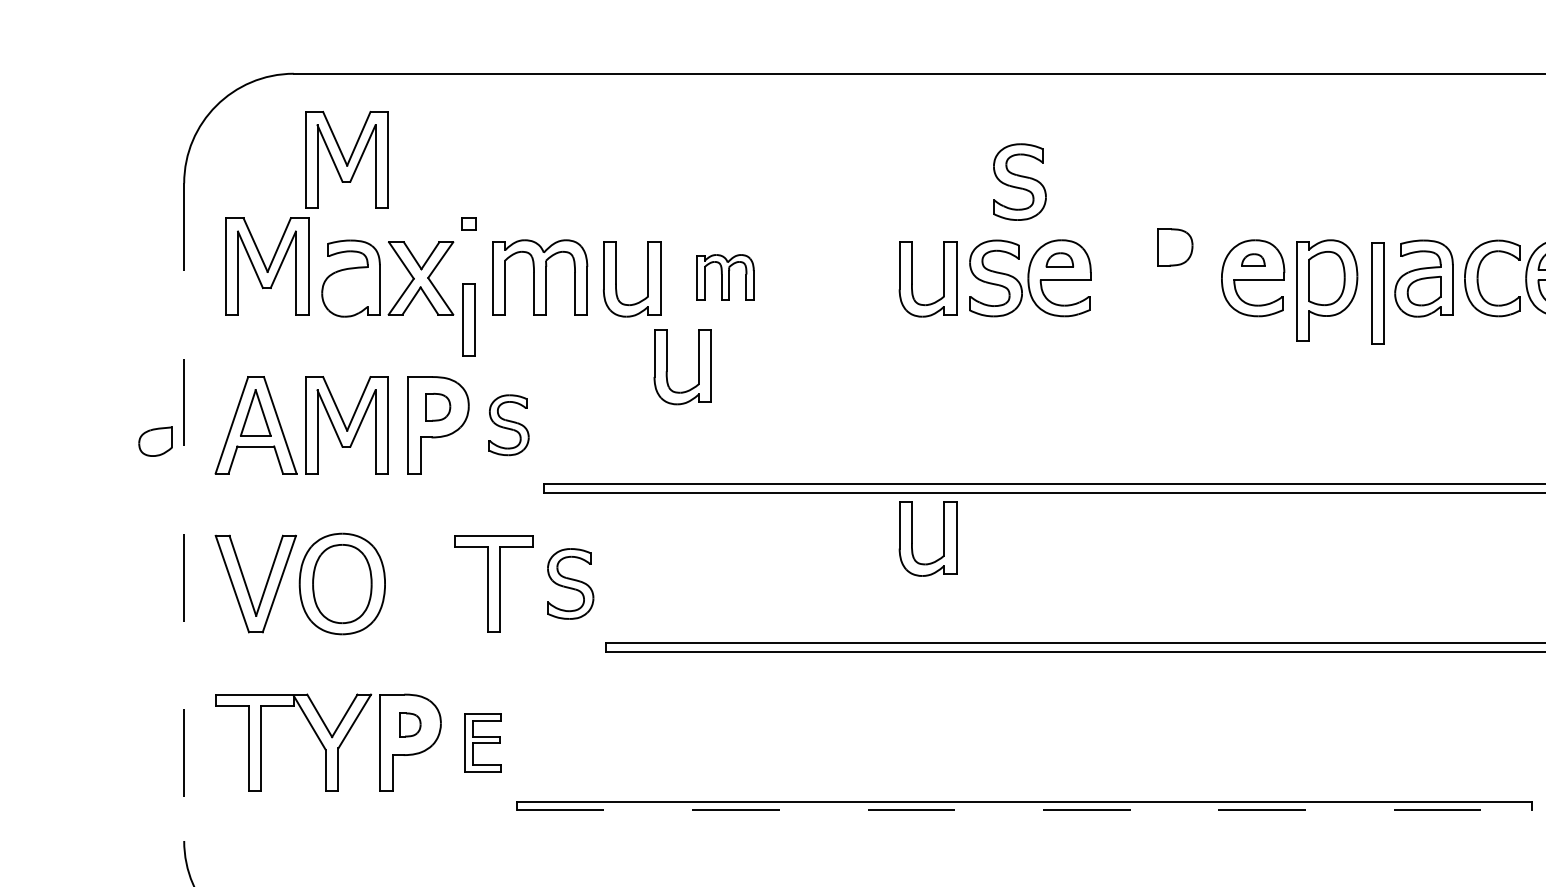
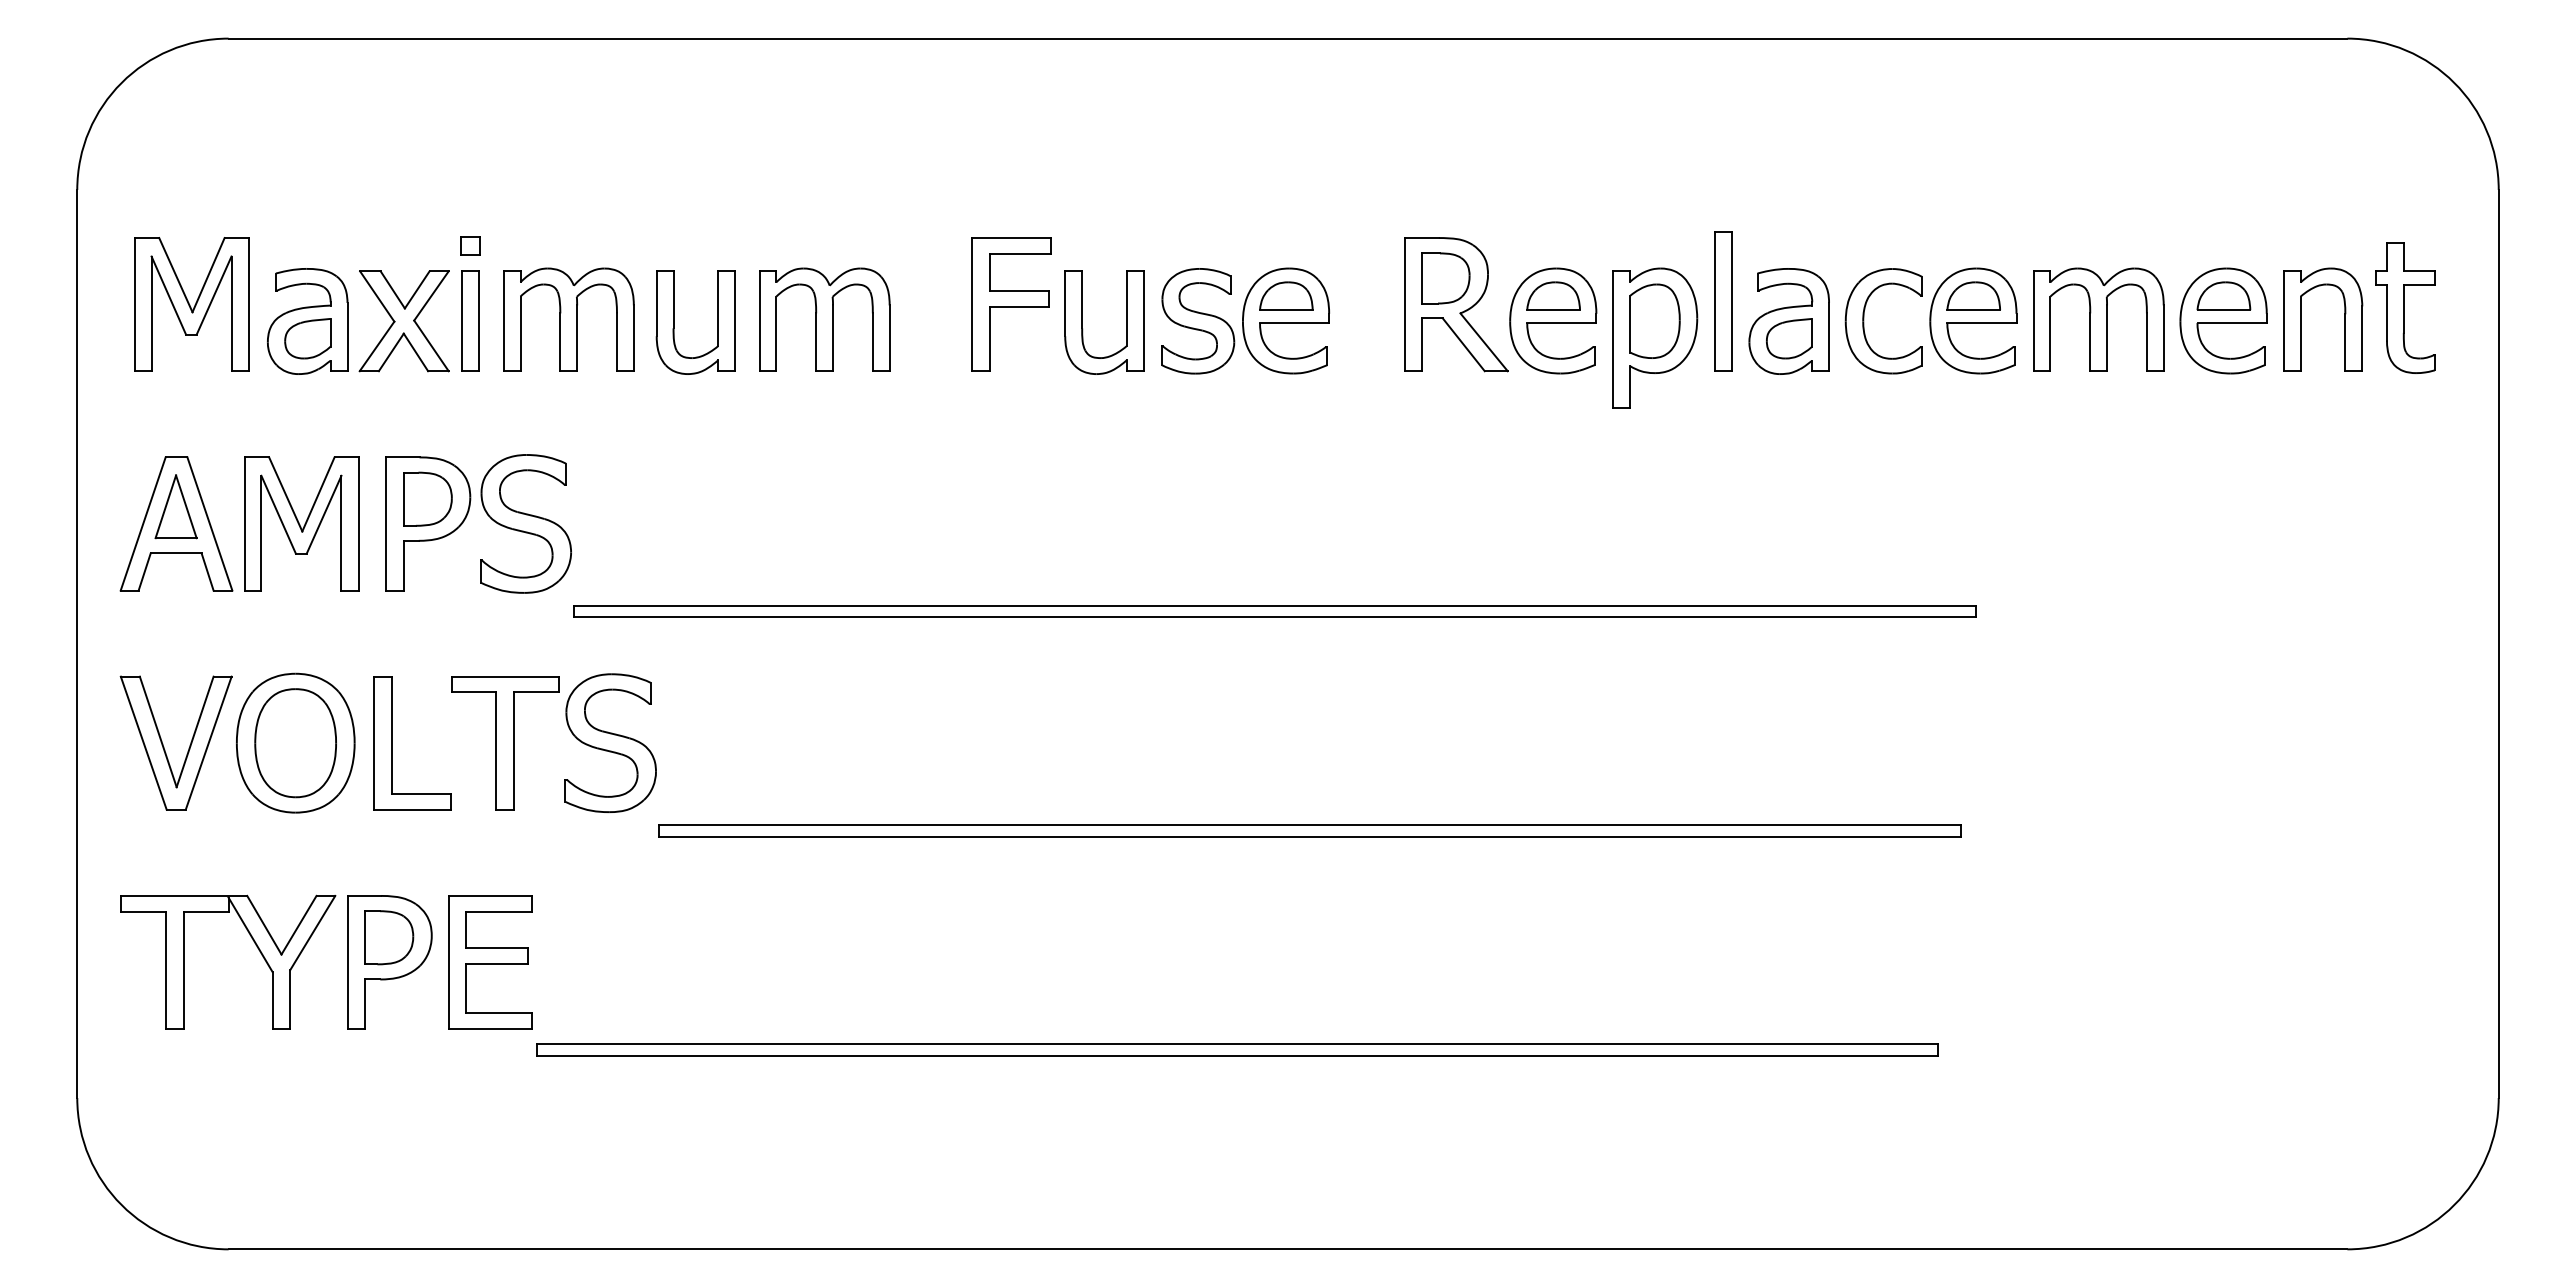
part: (346, 159) -> (301, 157), removed
part: (1020, 182) -> (1231, 188), removed
part: (1059, 259) -> (1286, 295), size x1.43
part: (1253, 259) -> (1553, 295), size x1.67
part: (860, 266) -> (1011, 304), added
part: (1183, 266) -> (1456, 304), added
part: (725, 277) -> (824, 319), size x1.67
part: (1377, 293) -> (1723, 301), moved
part: (468, 319) -> (470, 320), moved
part: (667, 366) -> (744, 443), removed
part: (437, 406) -> (427, 498), size x1.43
part: (508, 424) -> (525, 523), size x1.67
part: (155, 441) -> (307, 338), moved
line: (184, 512) -> (77, 644), dashed -> solid
part: (912, 538) -> (1082, 680), removed
part: (570, 583) -> (610, 742), size x1.43
part: (412, 584) -> (392, 743), added
part: (410, 724) -> (389, 937), size x1.67
part: (483, 742) -> (490, 962), size x1.67
line: (1024, 810) -> (1237, 1055), dashed -> solid

